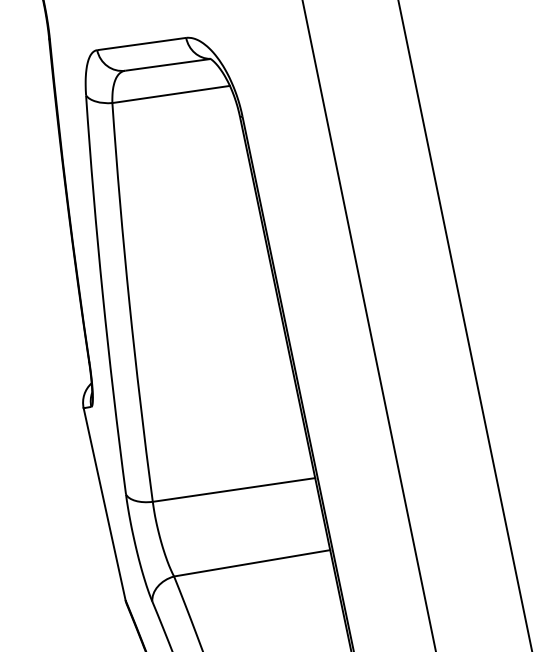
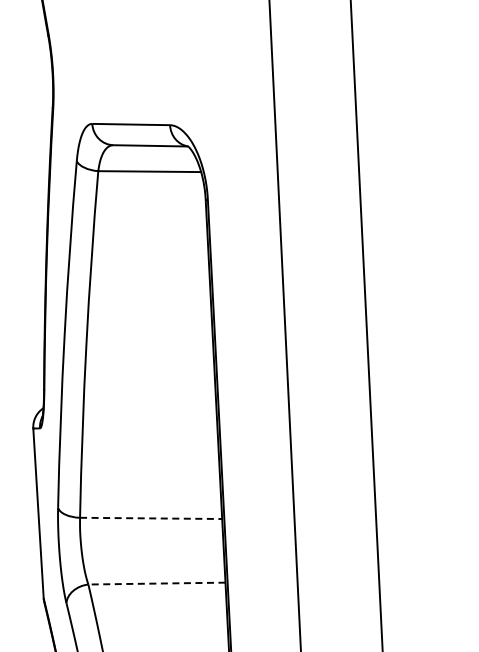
line: (234, 490) -> (151, 518), solid -> dashed
line: (251, 563) -> (156, 583), solid -> dashed

